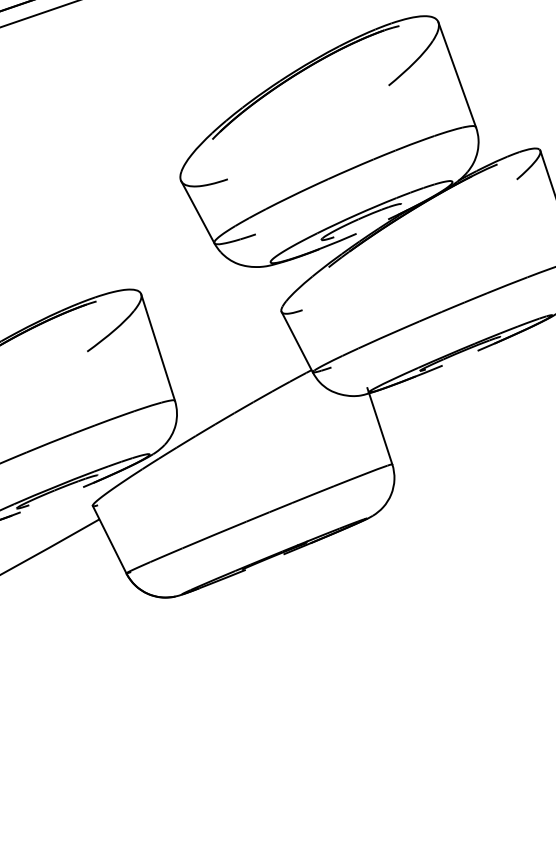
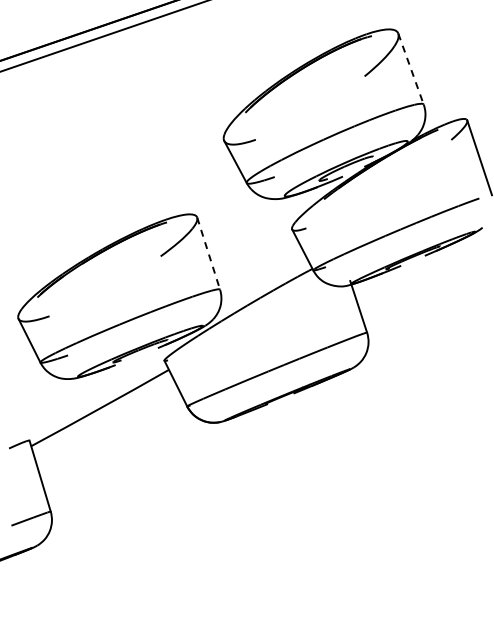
line: (457, 75) -> (411, 69), solid -> dashed
line: (157, 347) -> (208, 253), solid -> dashed

